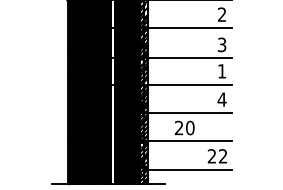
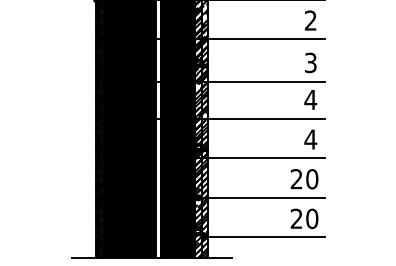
text: (221, 71) -> (310, 99), 1 -> 4
text: (184, 128) -> (304, 179), moved
text: (223, 156) -> (312, 218), 22 -> 20

